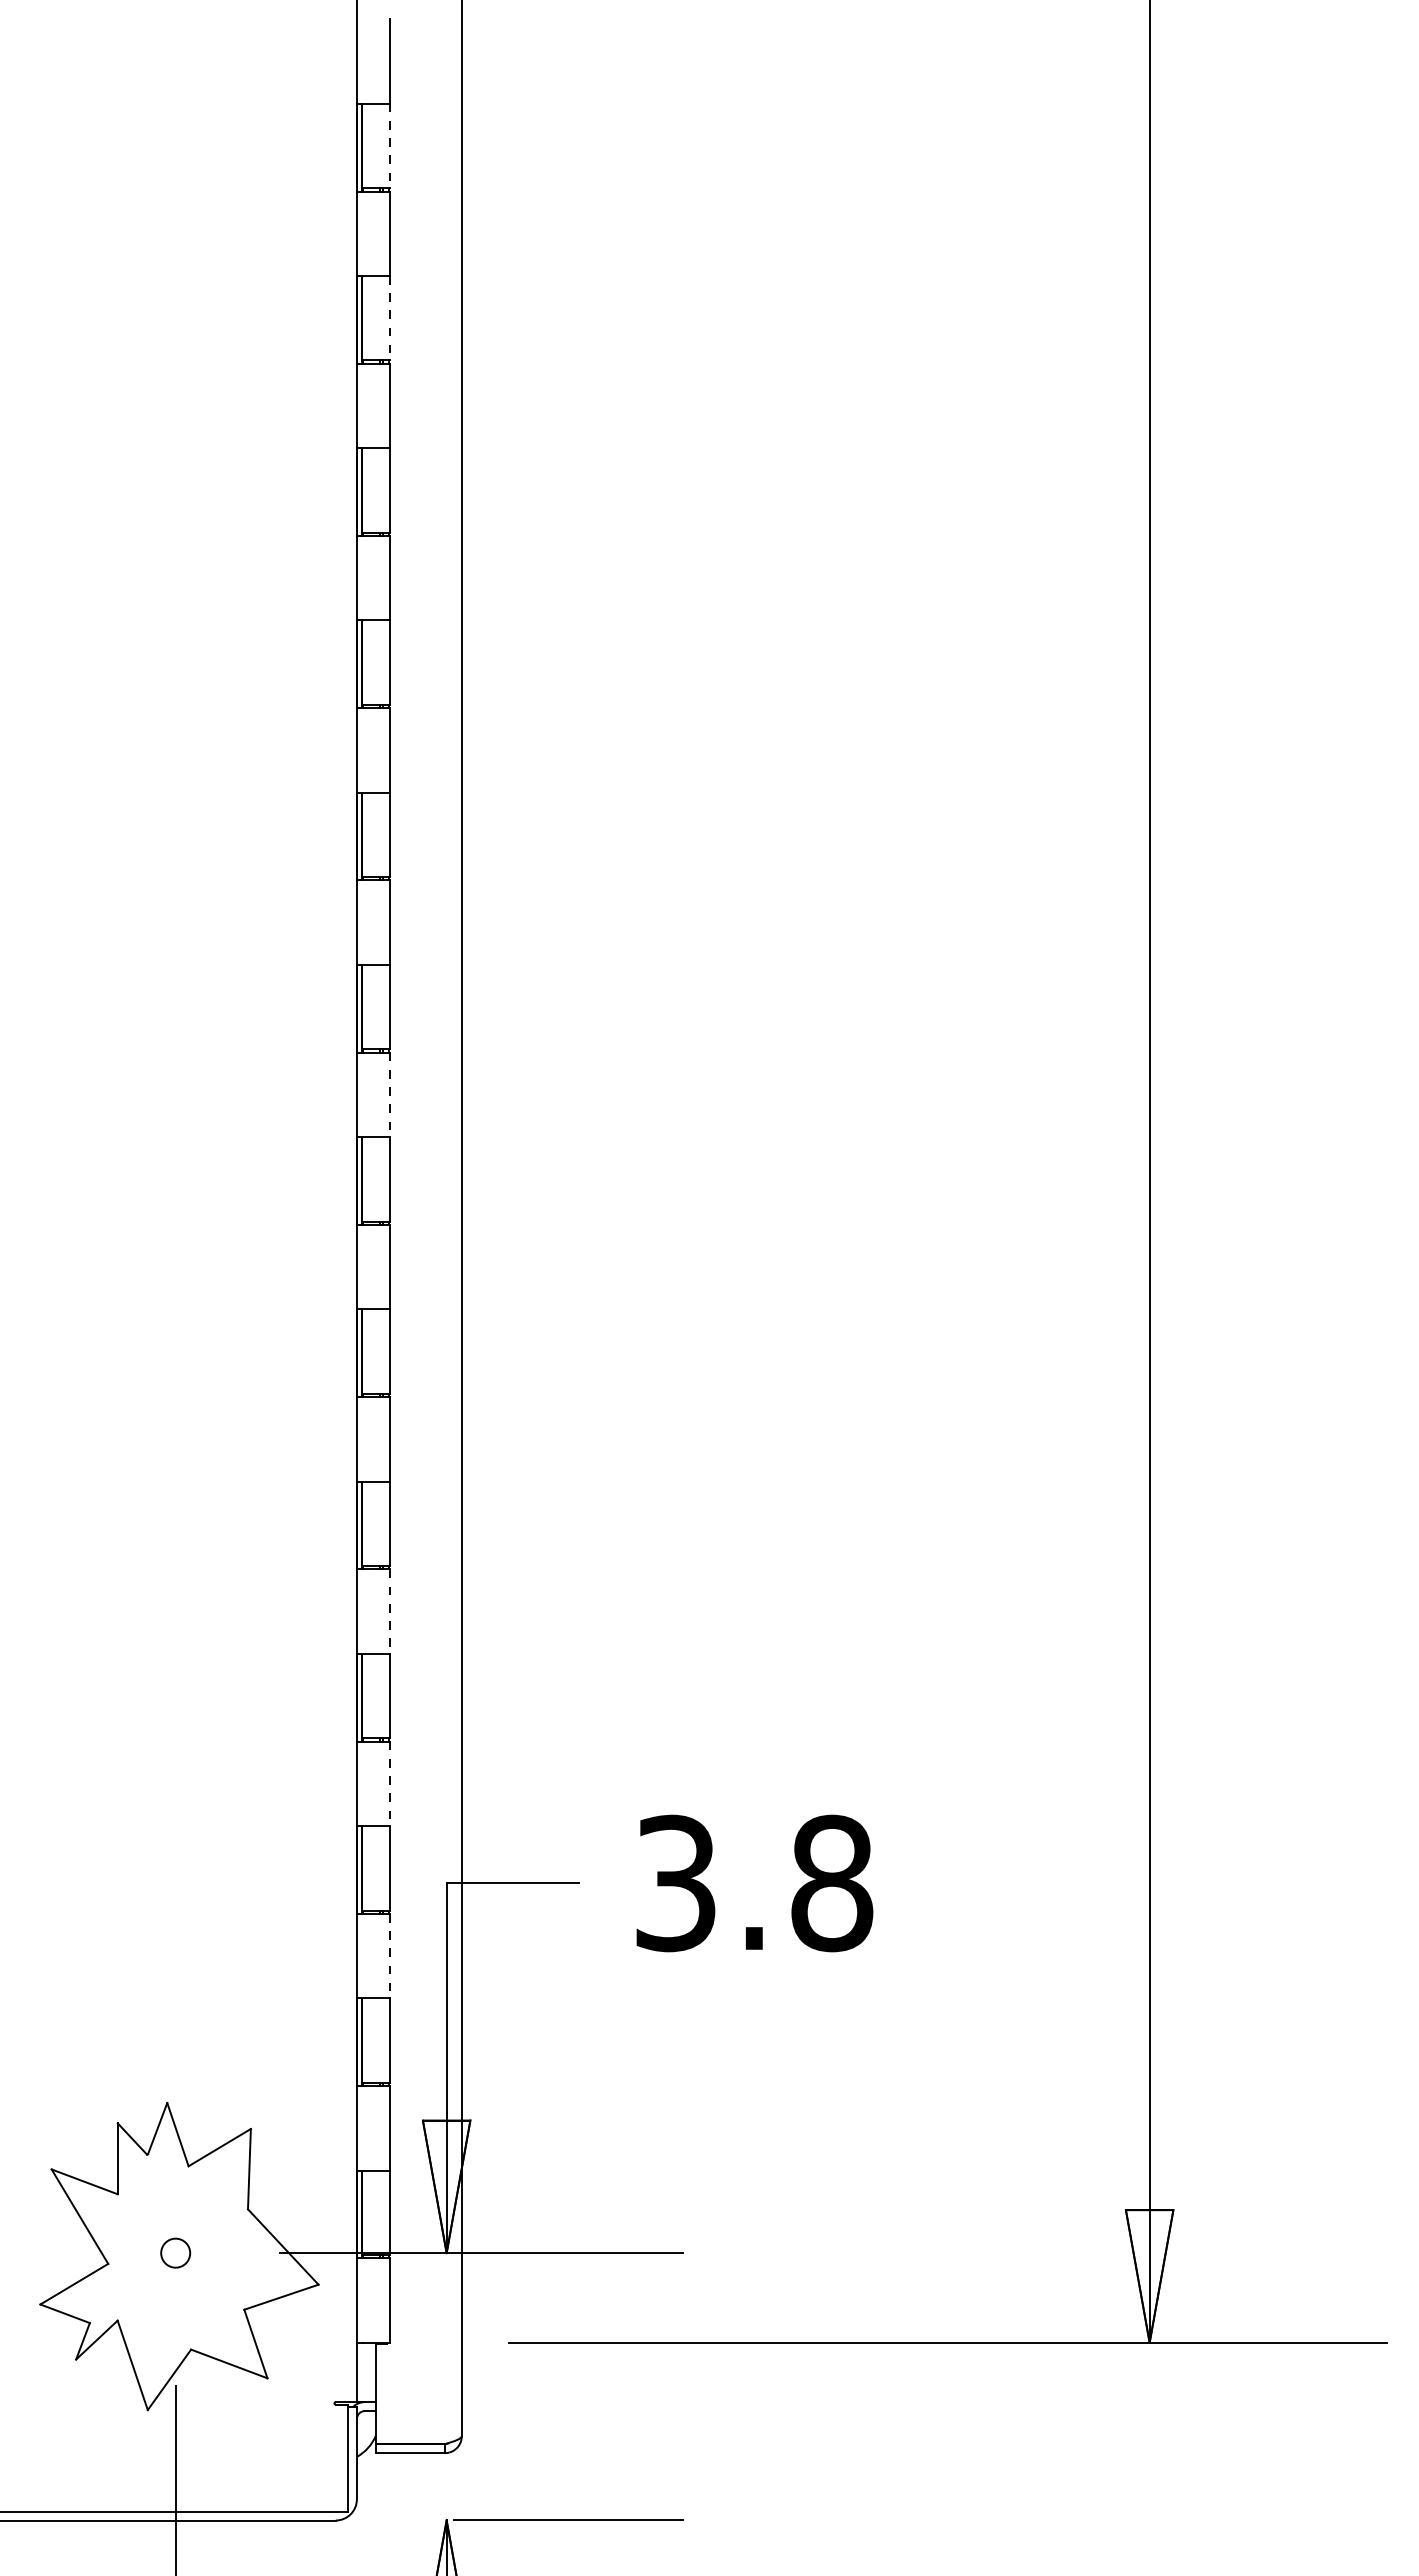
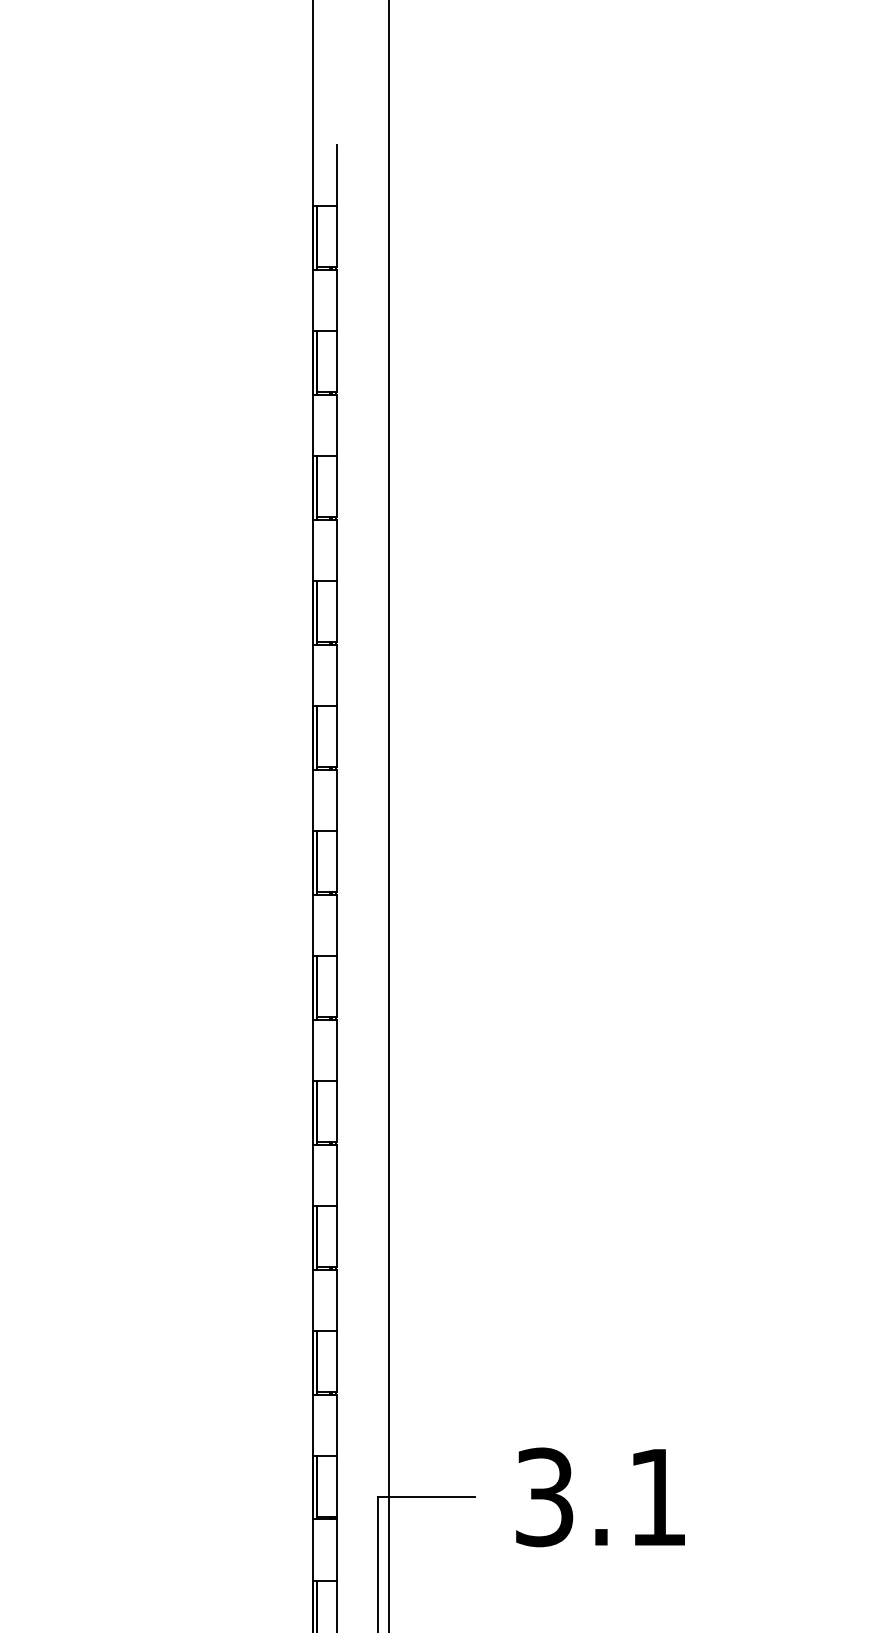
line: (390, 146) -> (337, 237), dashed -> solid
line: (390, 318) -> (337, 361), dashed -> solid
line: (390, 1095) -> (337, 925), dashed -> solid
line: (390, 1612) -> (337, 1300), dashed -> solid
line: (390, 1784) -> (337, 1425), dashed -> solid
text: (832, 1883) -> (658, 1497), 3.8 -> 3.1
line: (390, 1956) -> (337, 1550), dashed -> solid

